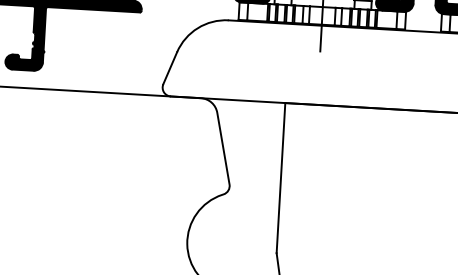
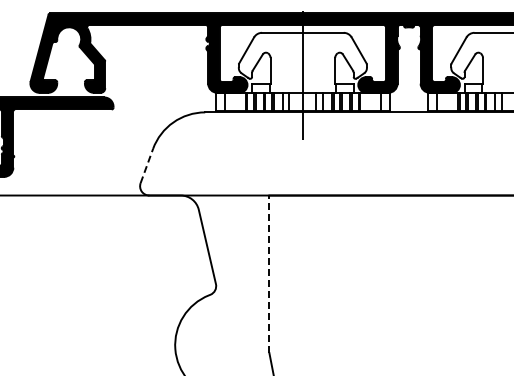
line: (170, 67) -> (147, 165), solid -> dashed
line: (281, 178) -> (269, 274), solid -> dashed

